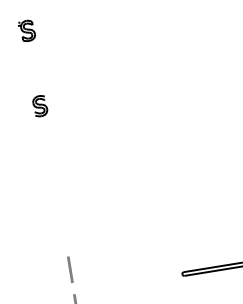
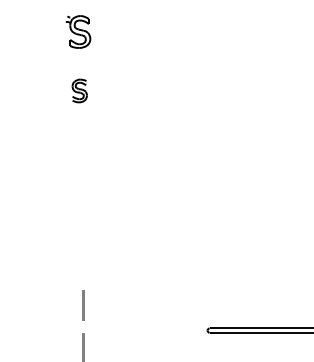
part: (26, 30) -> (78, 31), size x1.4
part: (39, 105) -> (79, 90), moved

